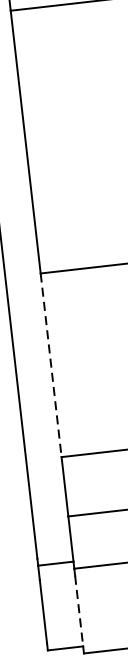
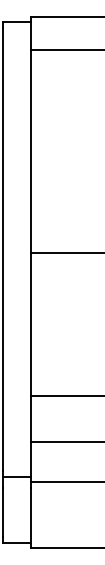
line: (51, 366) -> (30, 325), dashed -> solid
line: (79, 611) -> (30, 515), dashed -> solid

